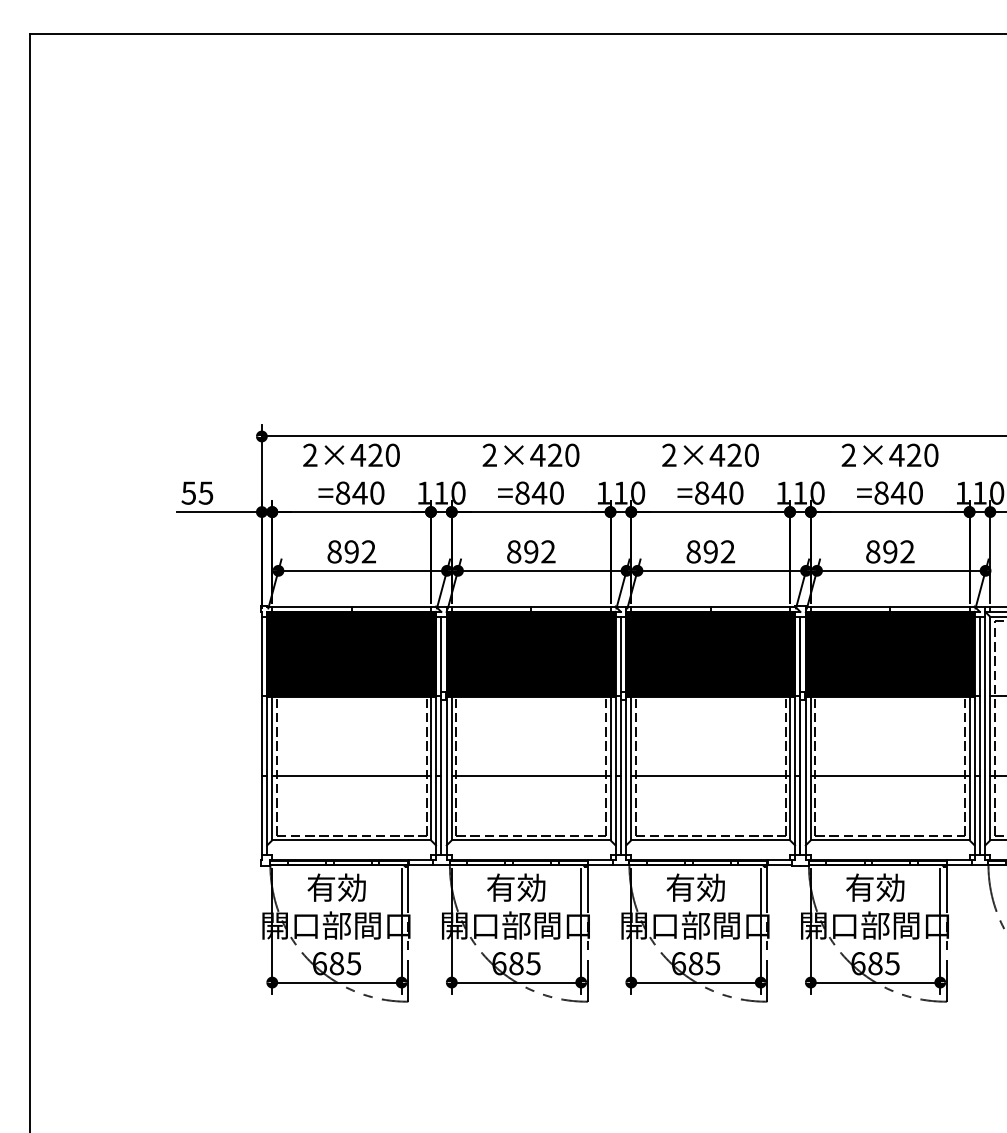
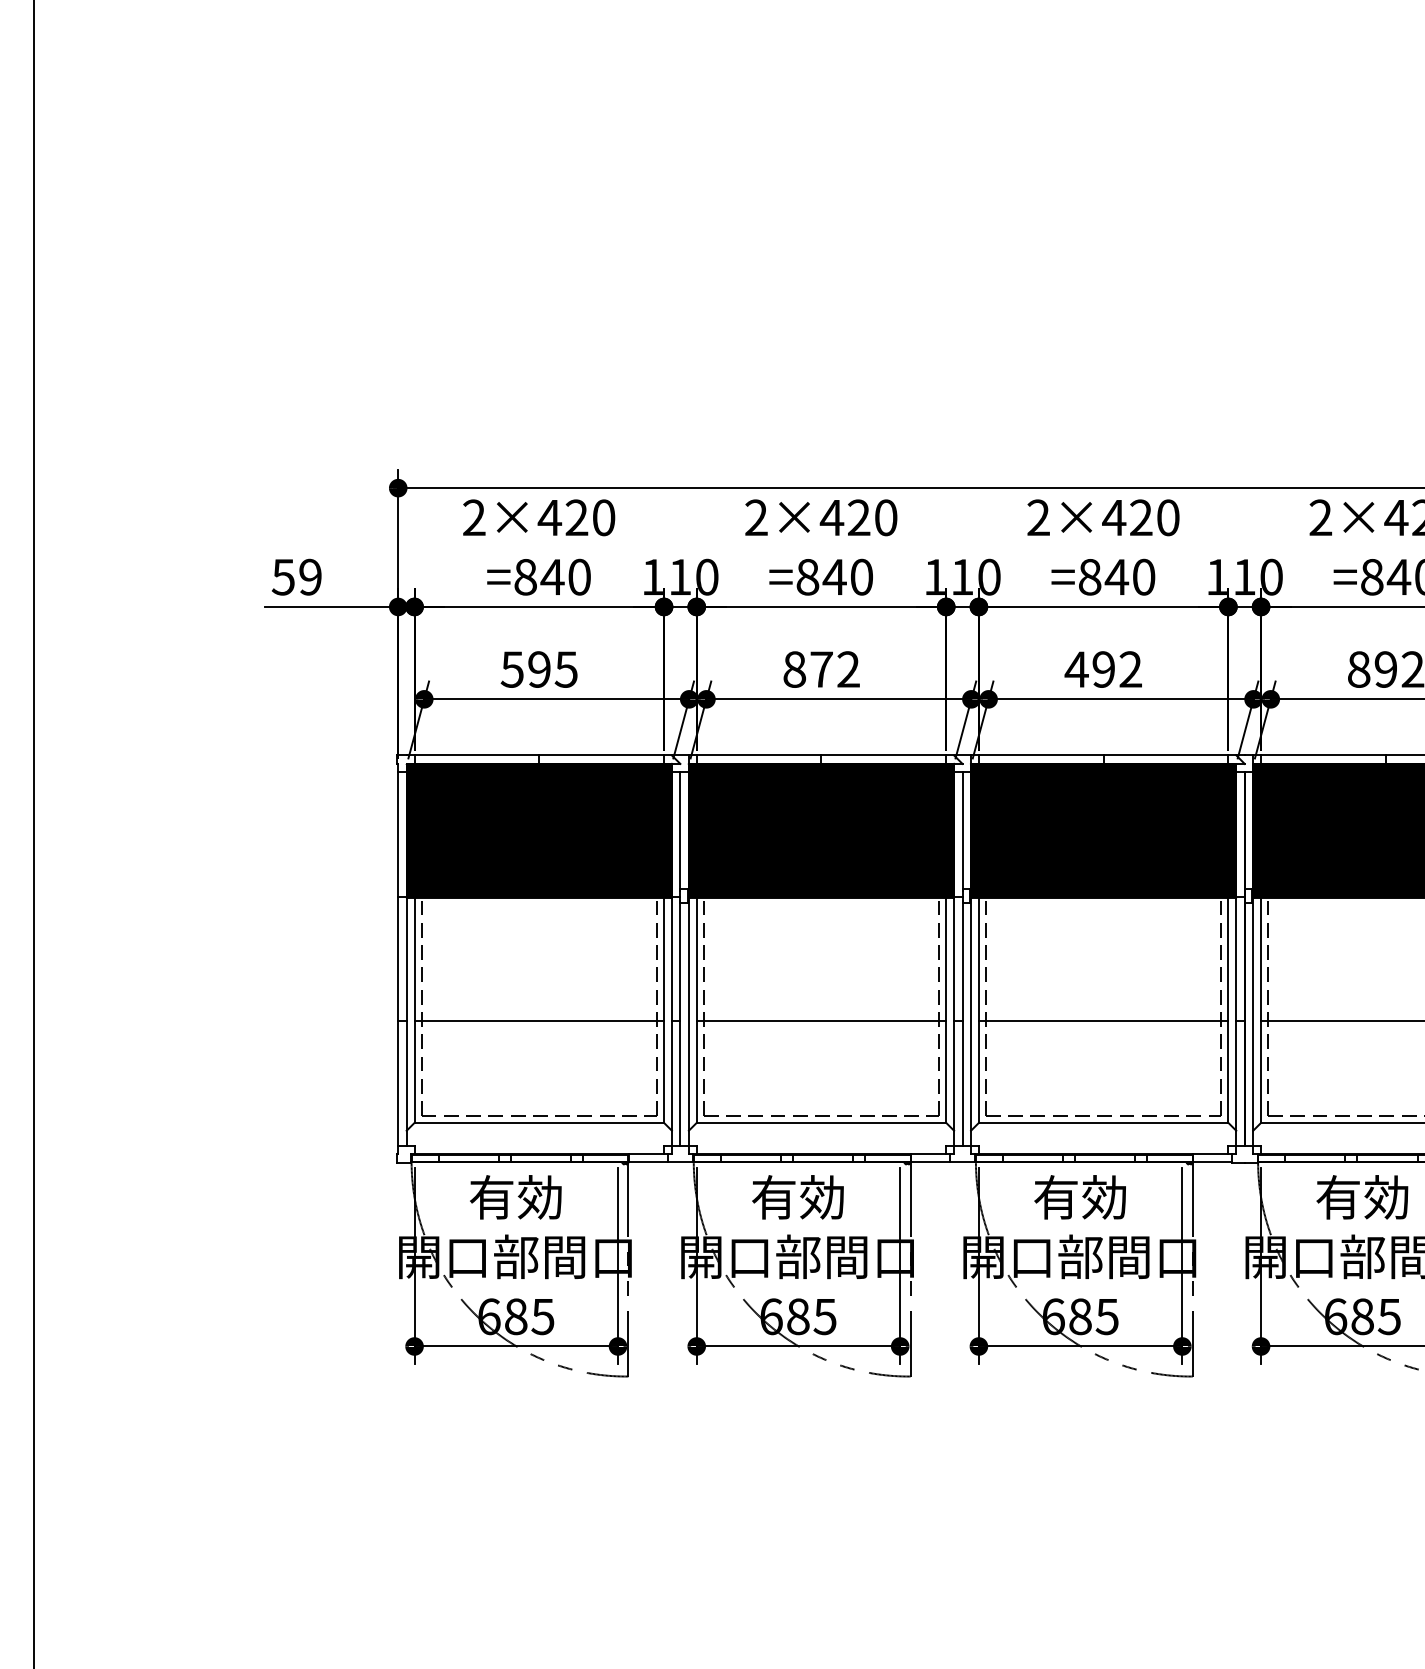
text: (205, 492) -> (309, 576), 55 -> 59
text: (351, 551) -> (539, 668), 892 -> 595
text: (531, 551) -> (822, 668), 892 -> 872
text: (693, 551) -> (1076, 668), 892 -> 492

